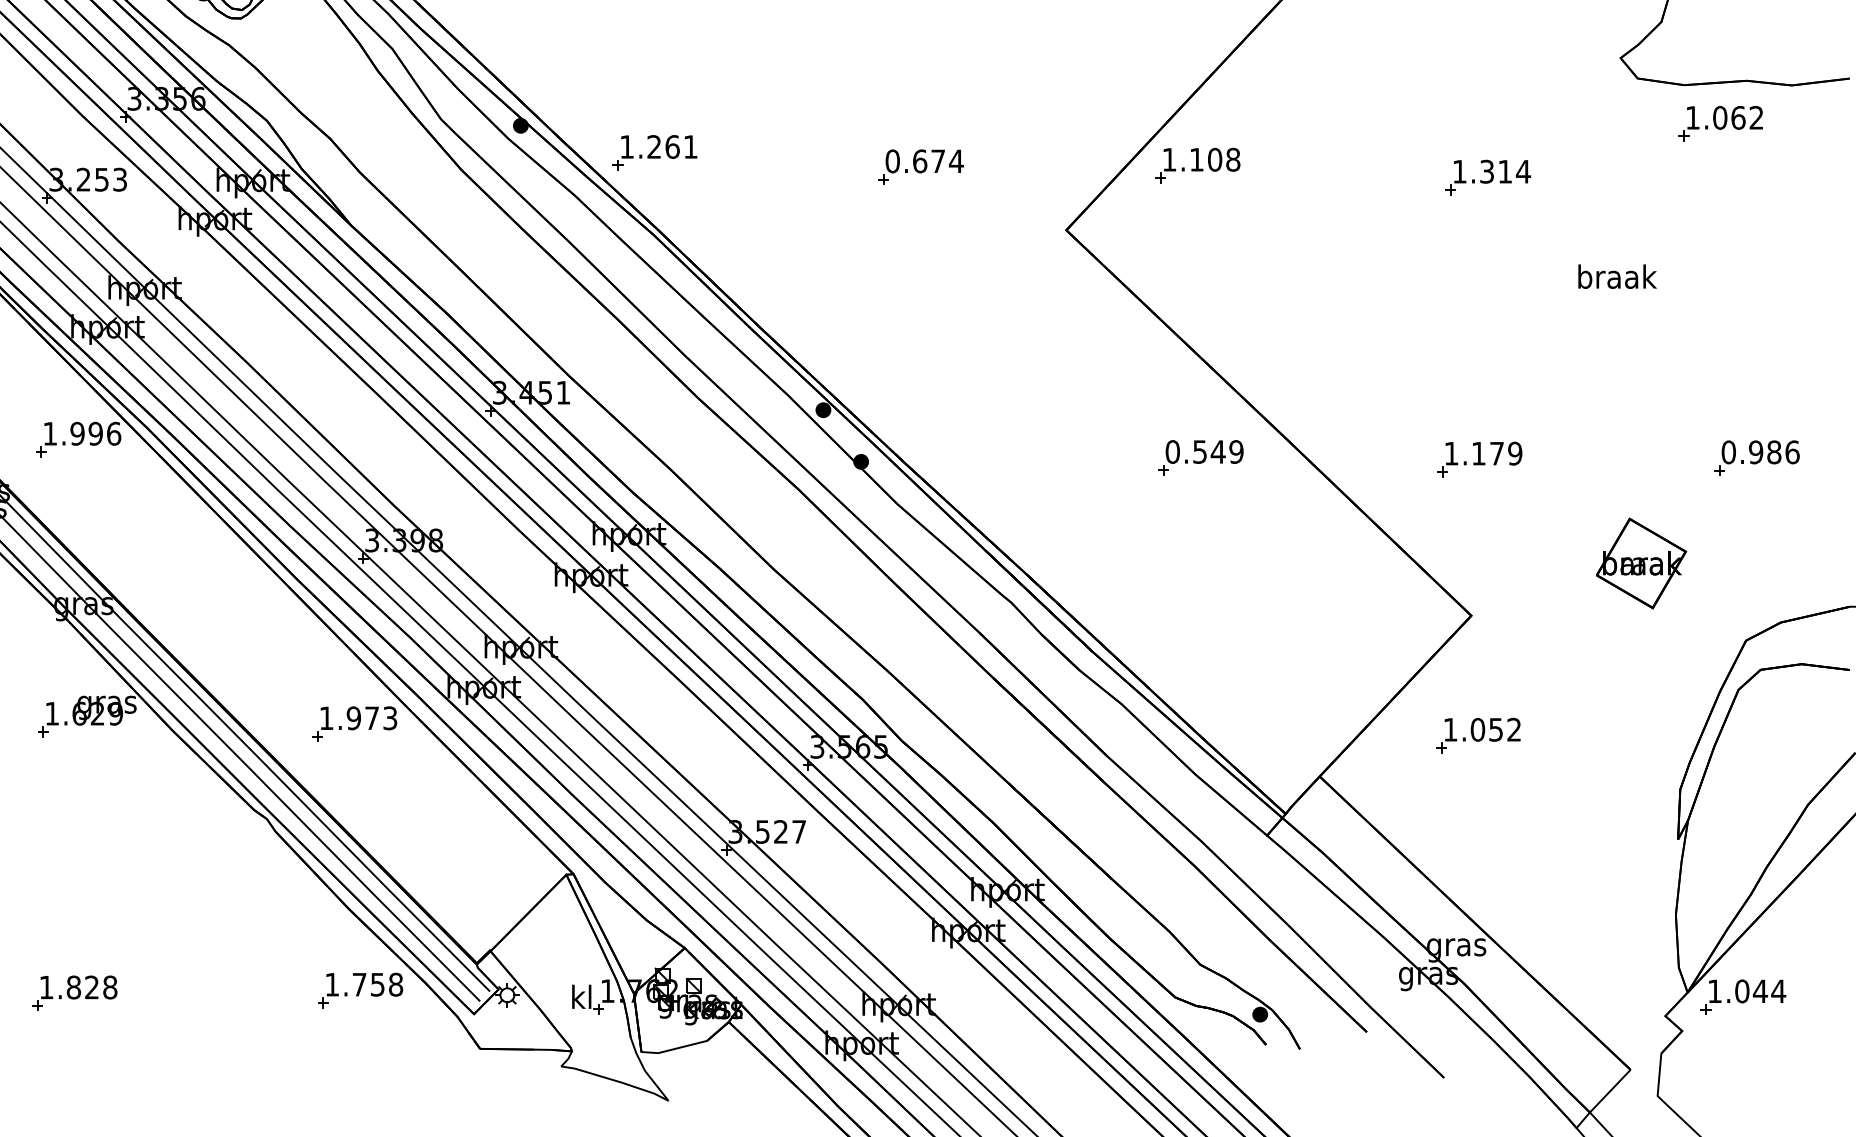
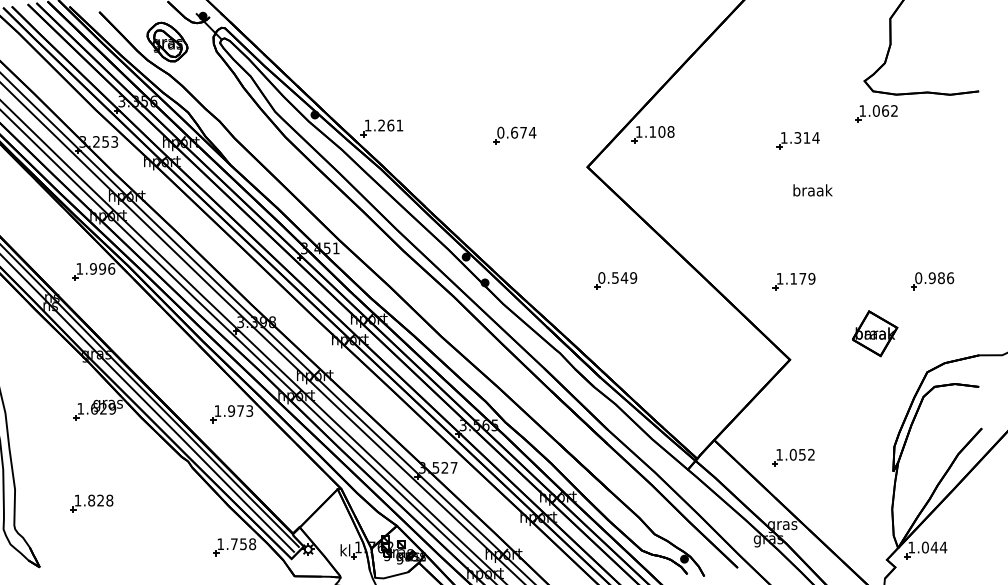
part: (1720, 122) -> (876, 113), moved
text: (1616, 276) -> (812, 190), moved
part: (1200, 457) -> (615, 280), moved
part: (1478, 735) -> (793, 457), moved
part: (73, 993) -> (91, 503), moved

